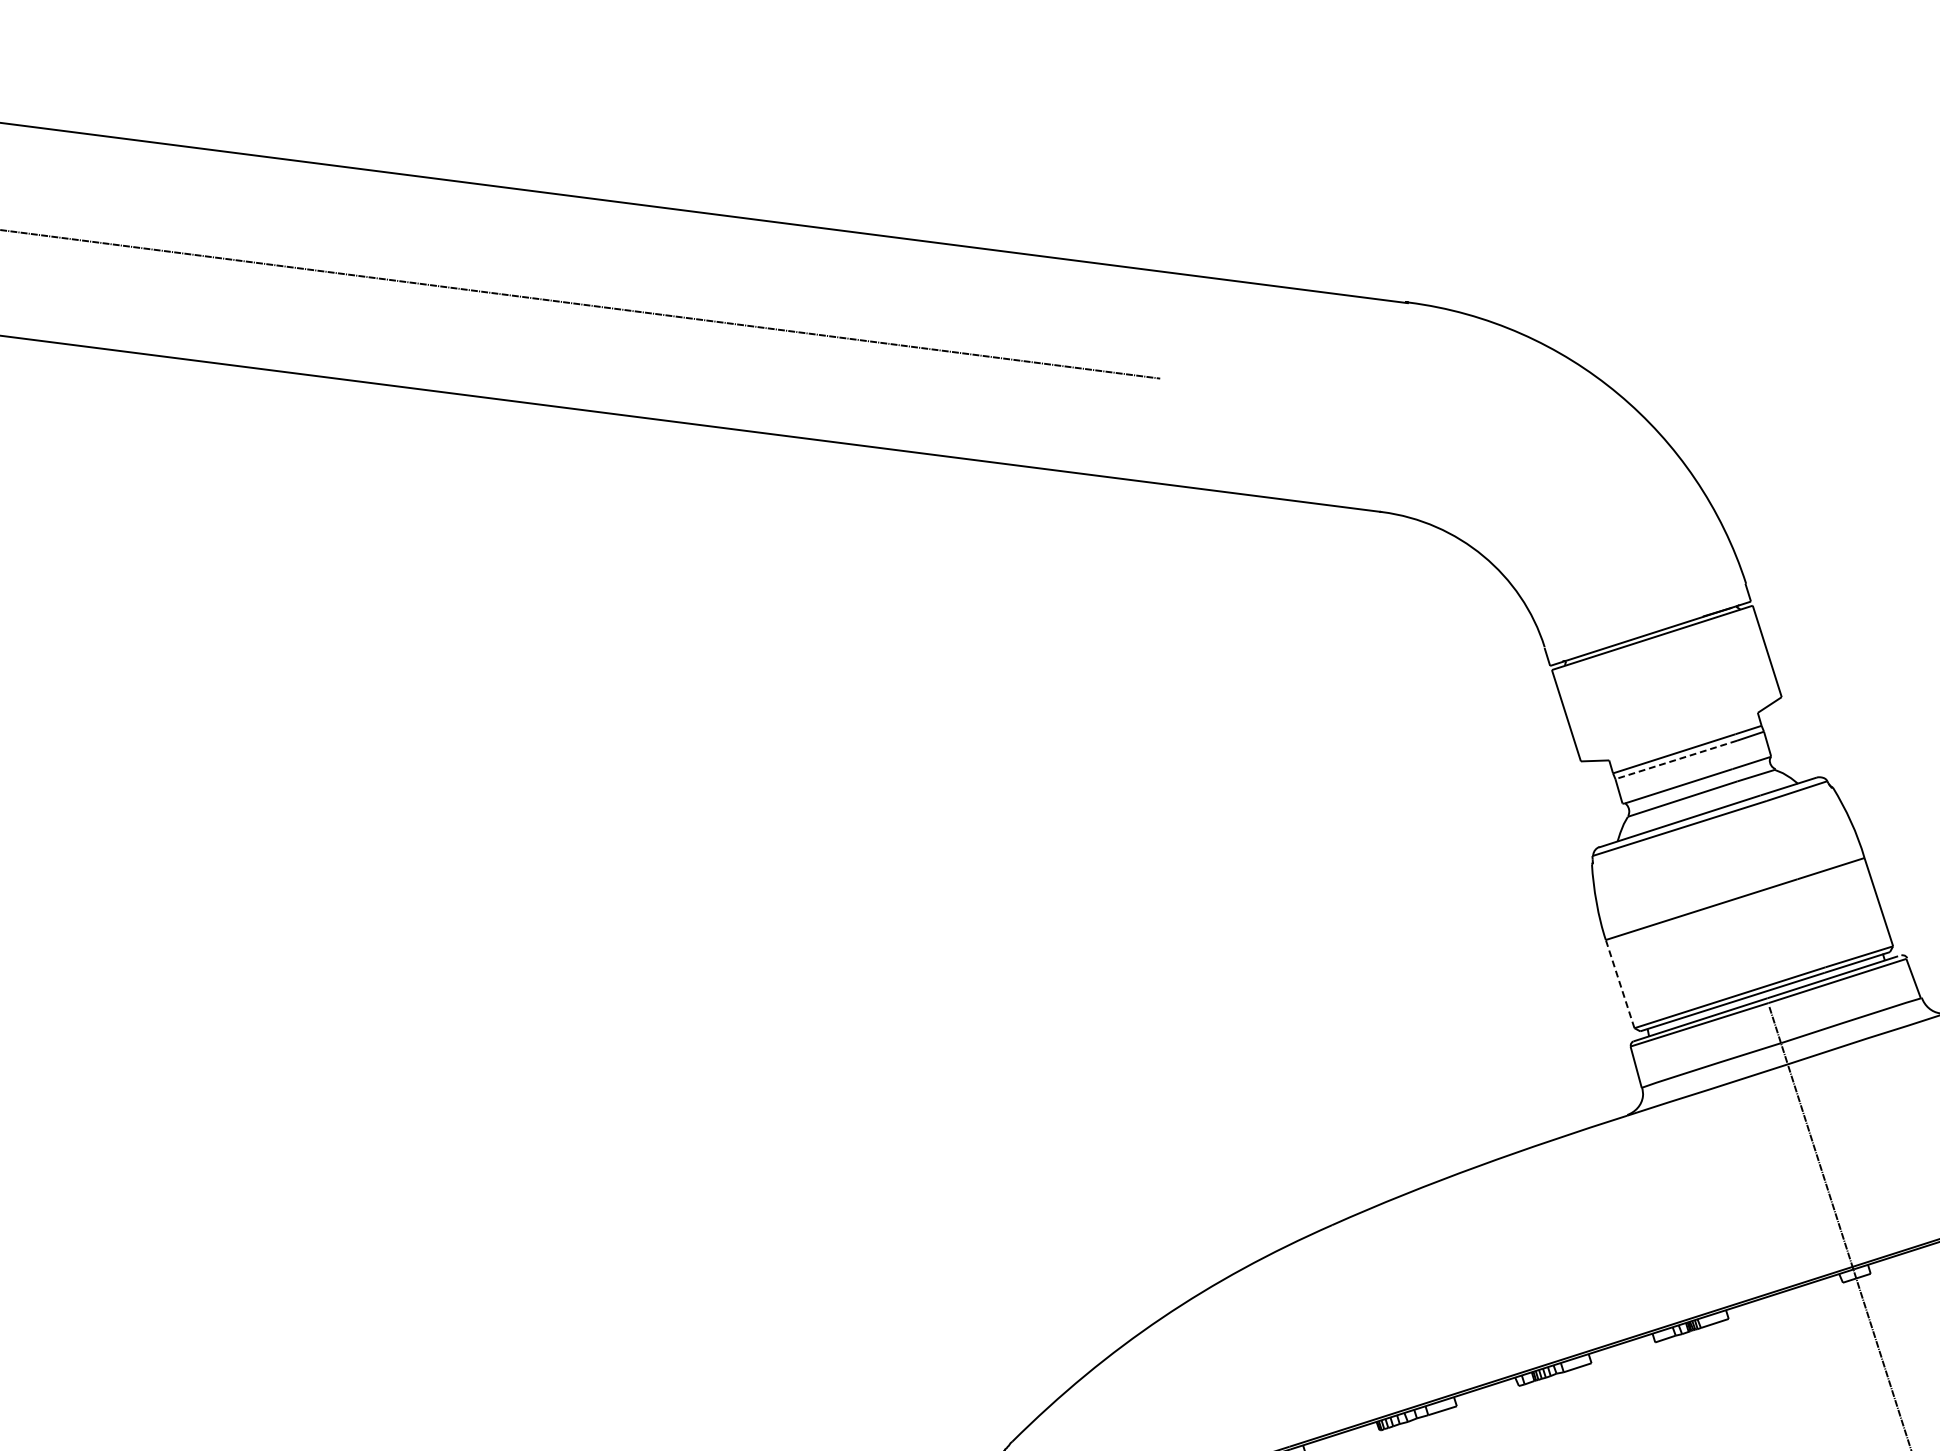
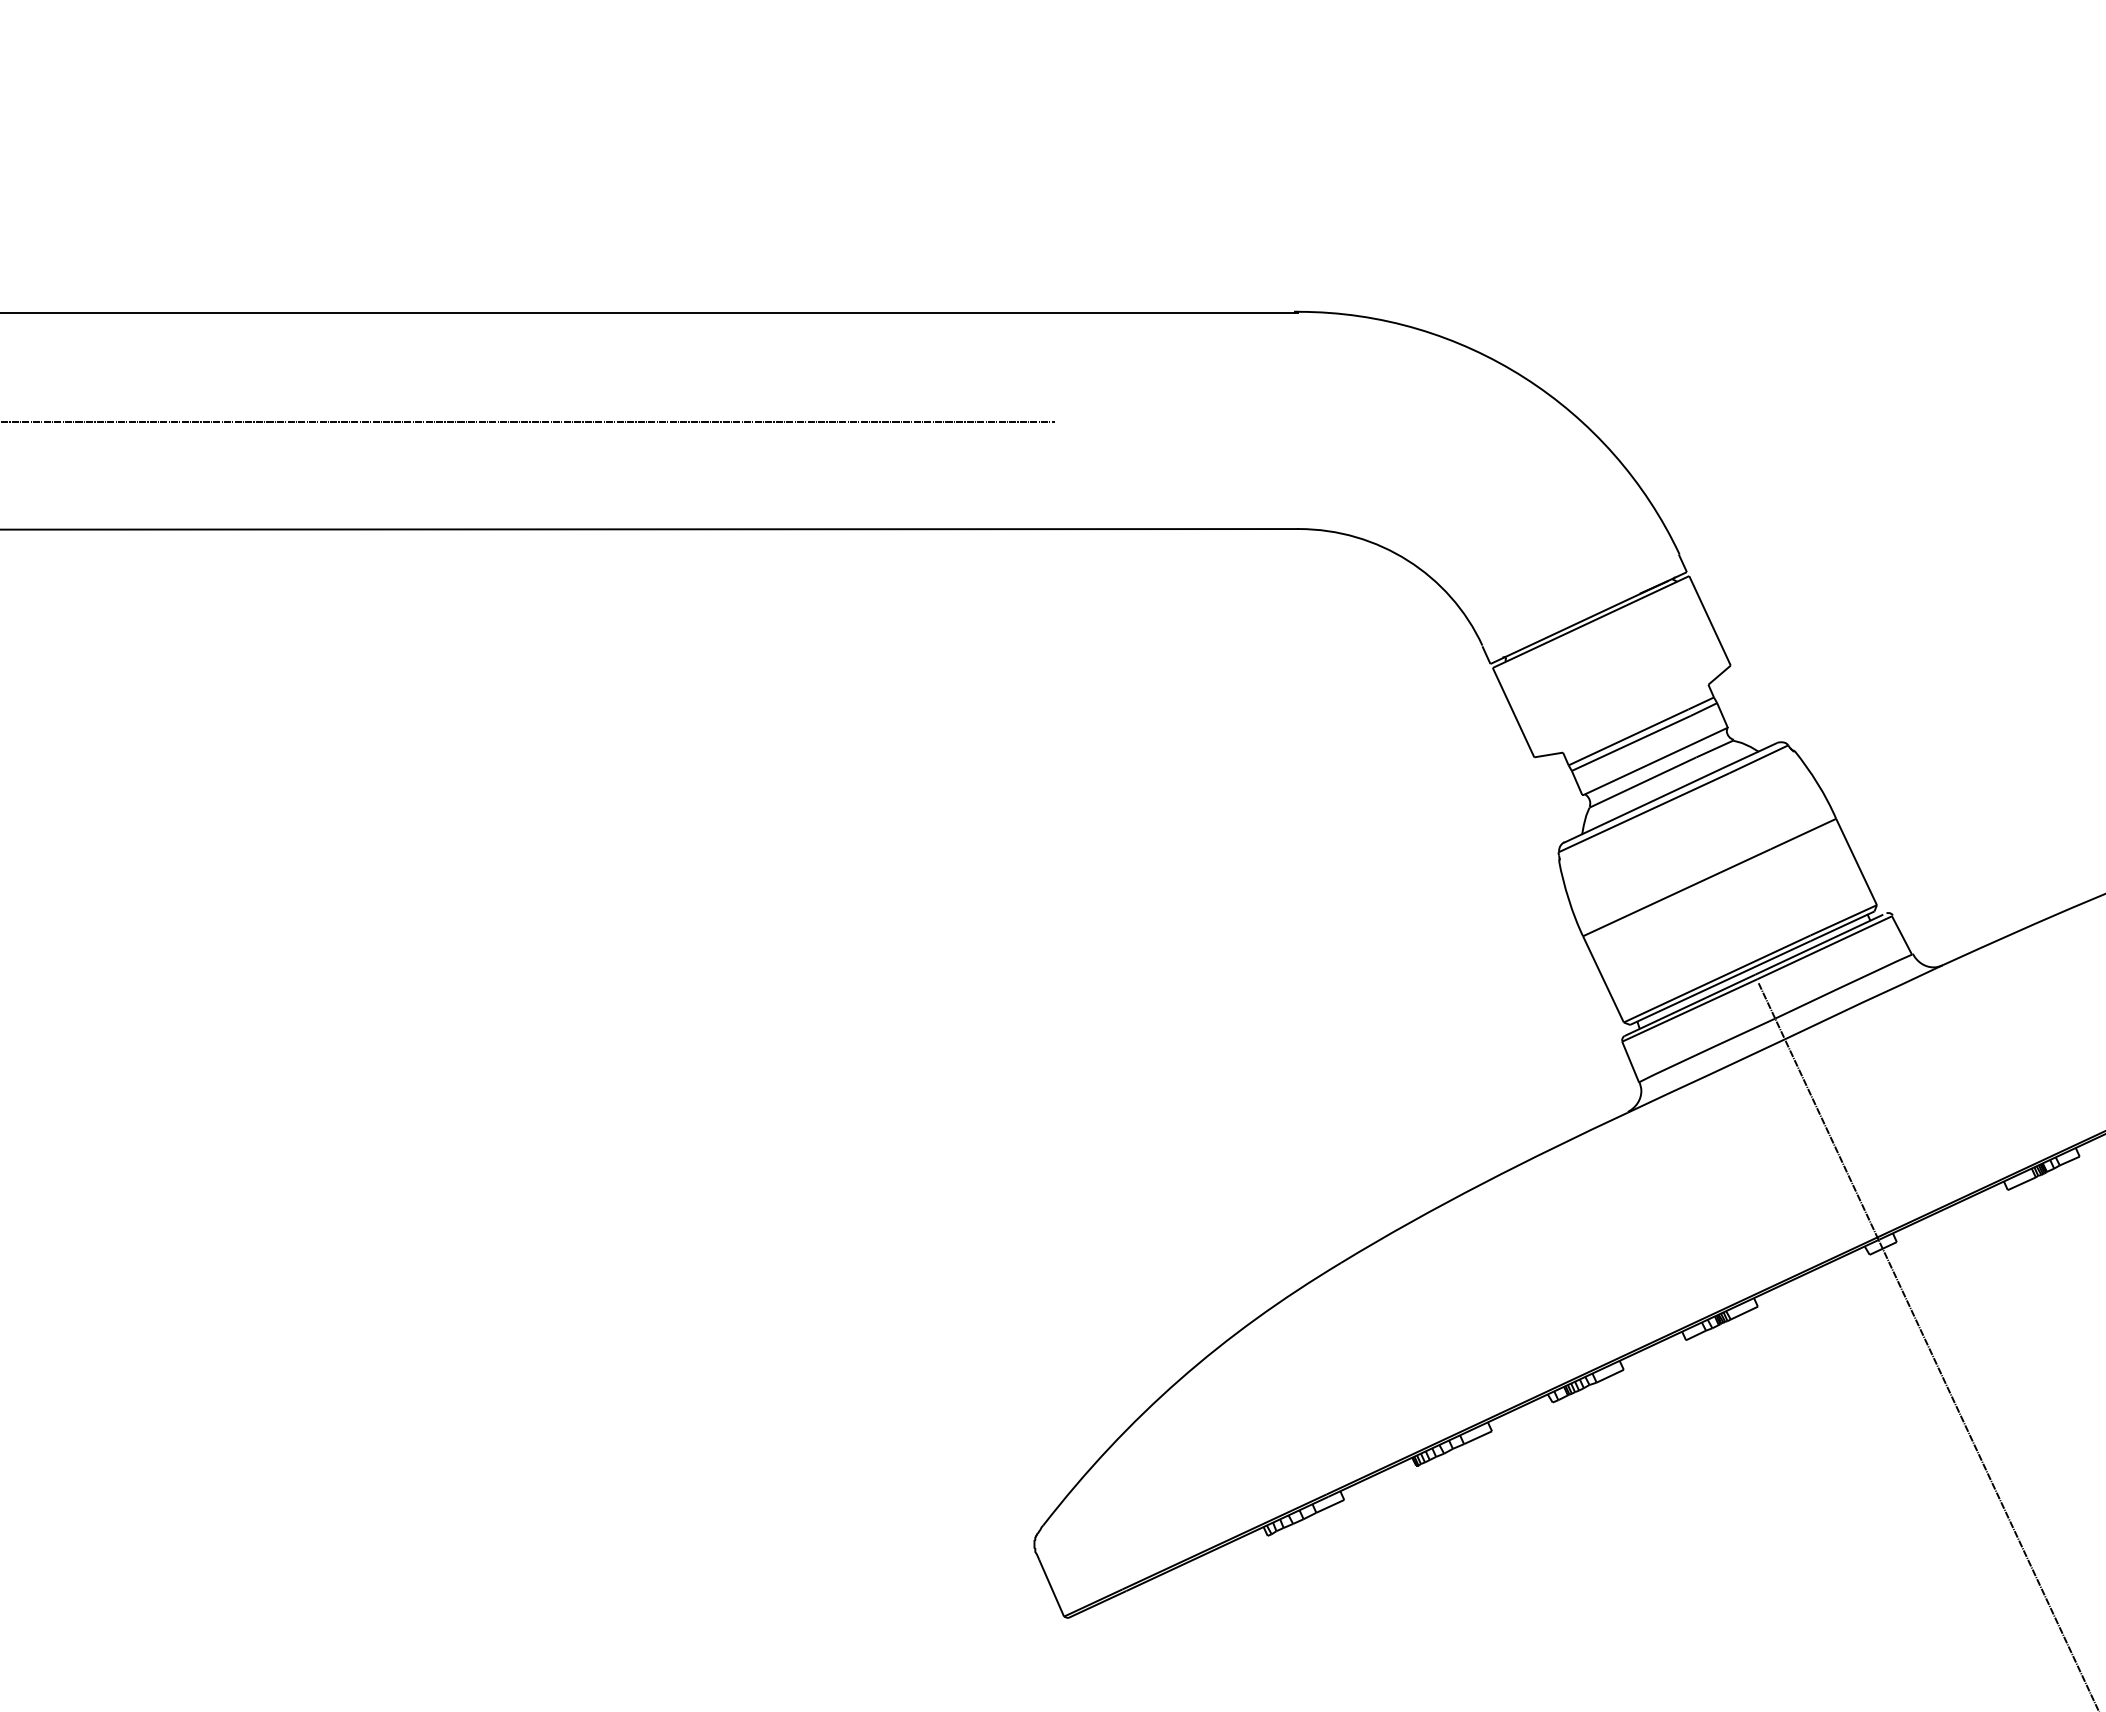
line: (1676, 760) -> (1631, 743), dashed -> solid
line: (1620, 984) -> (1603, 979), dashed -> solid

